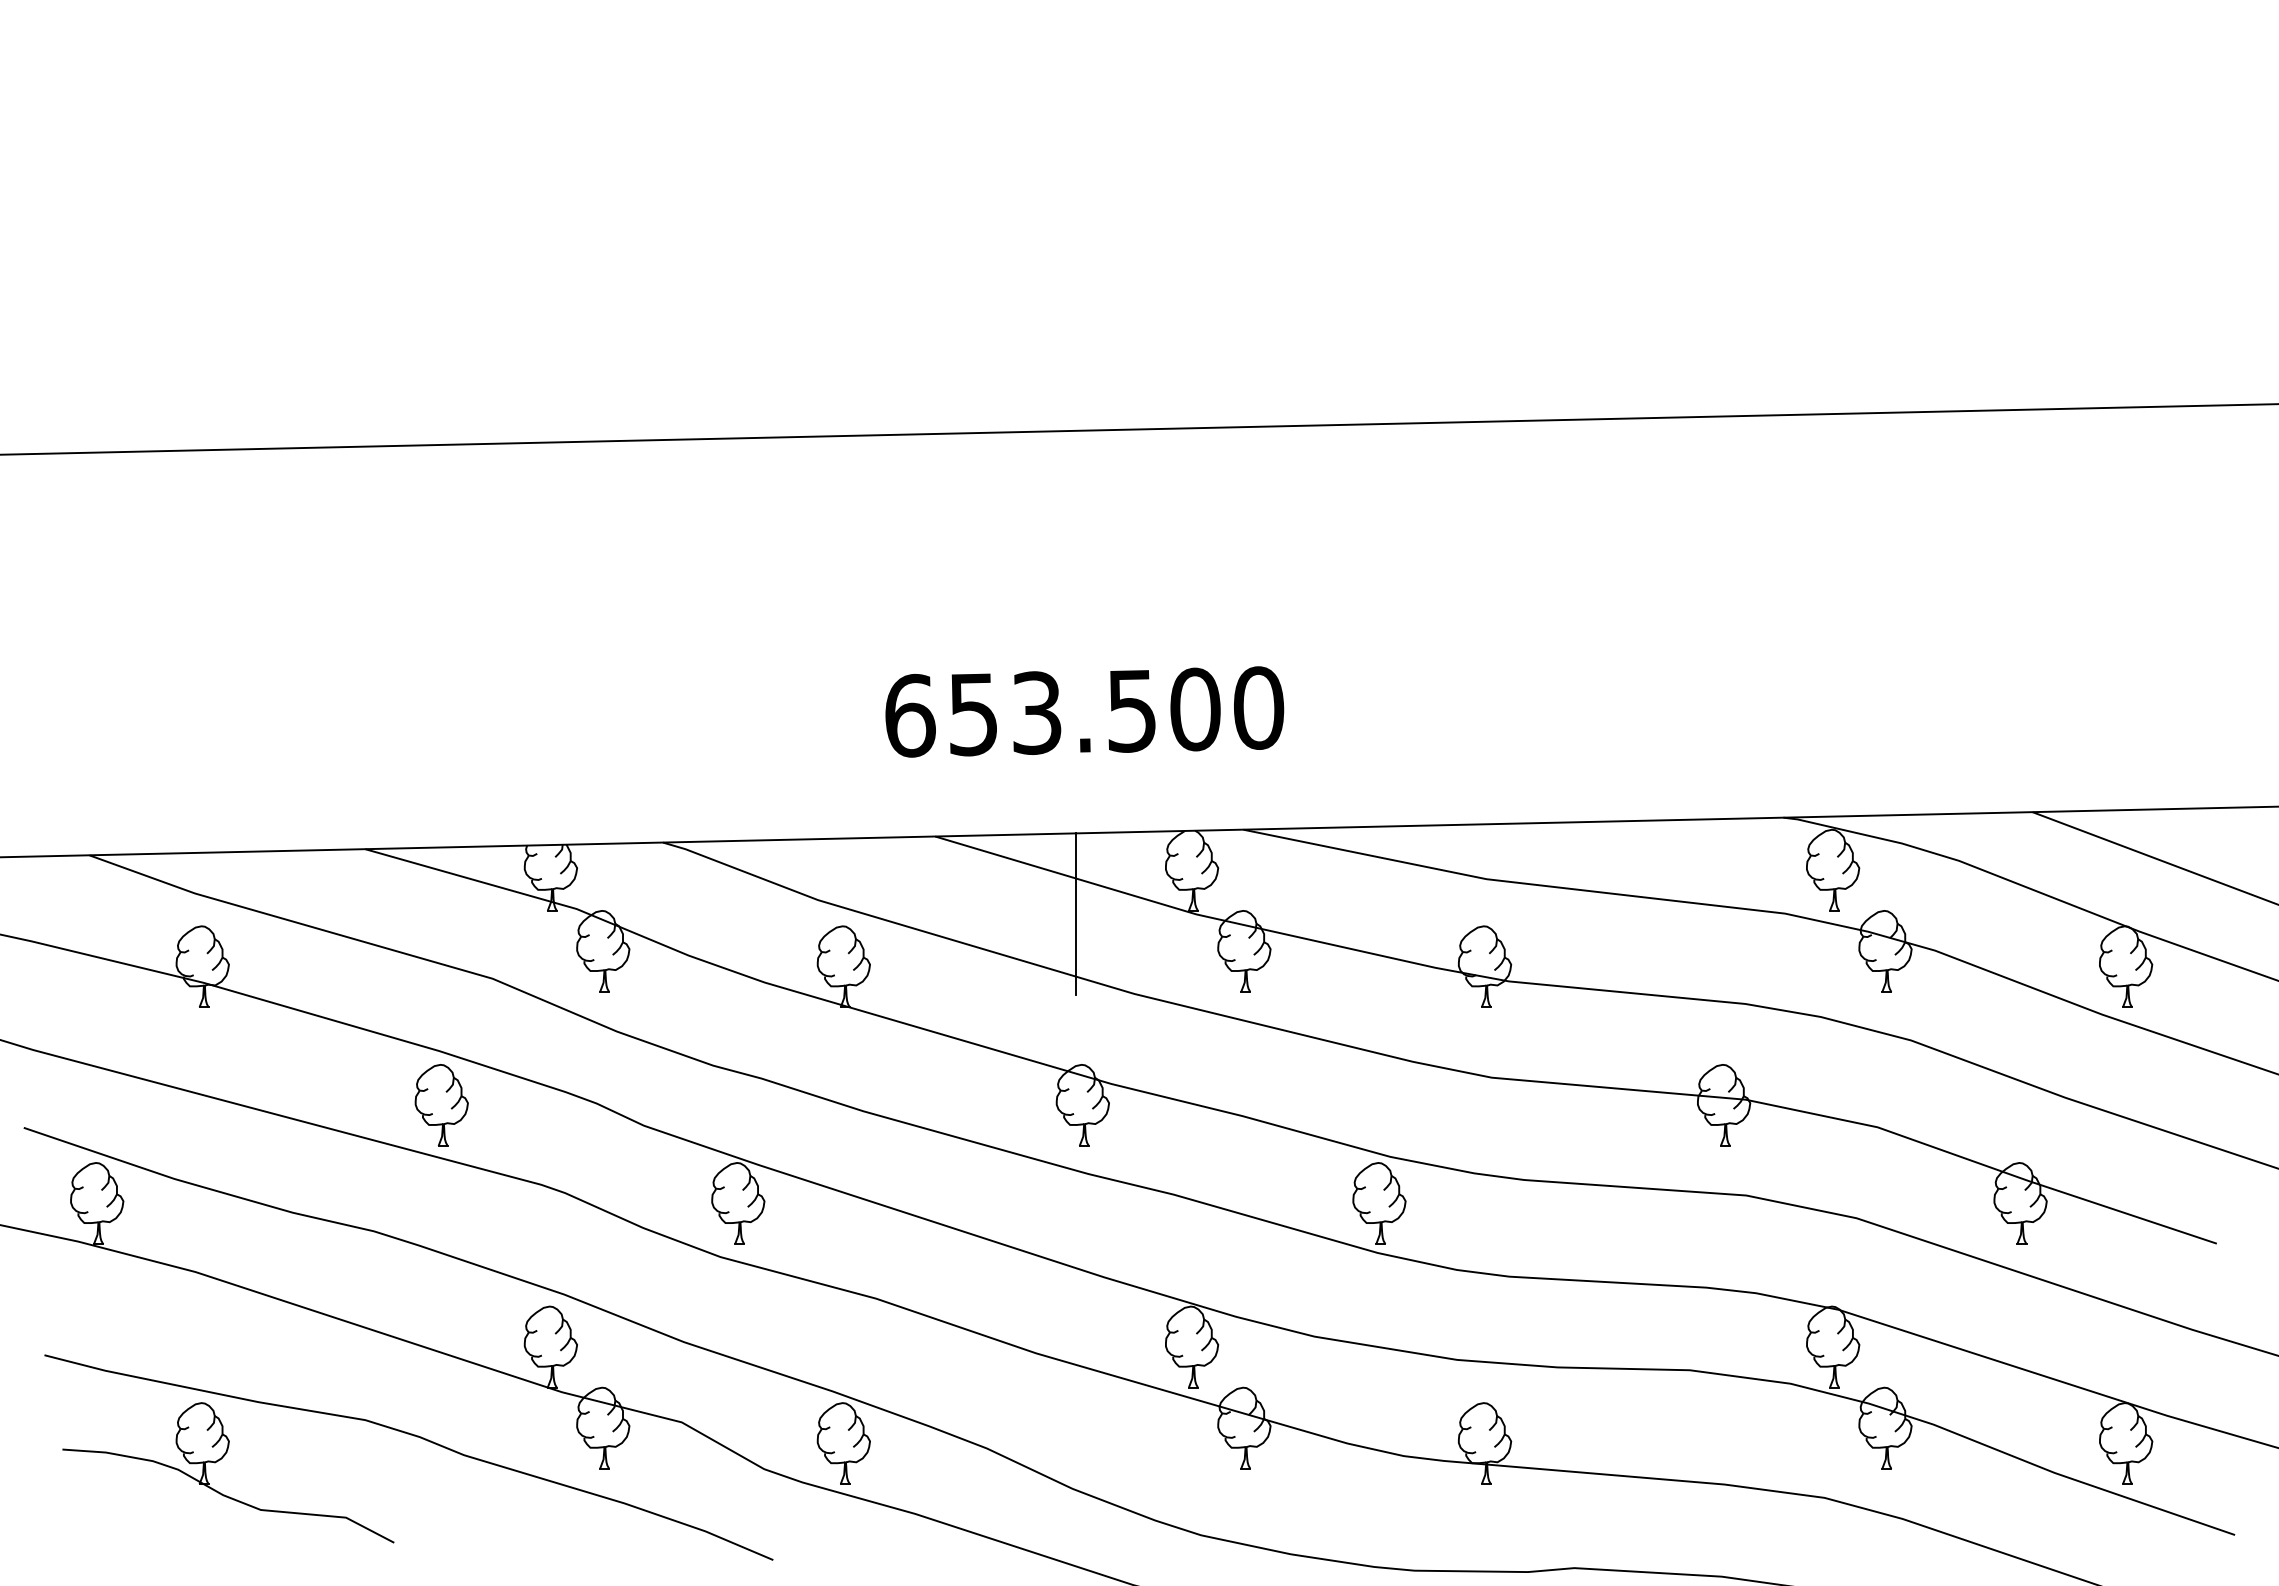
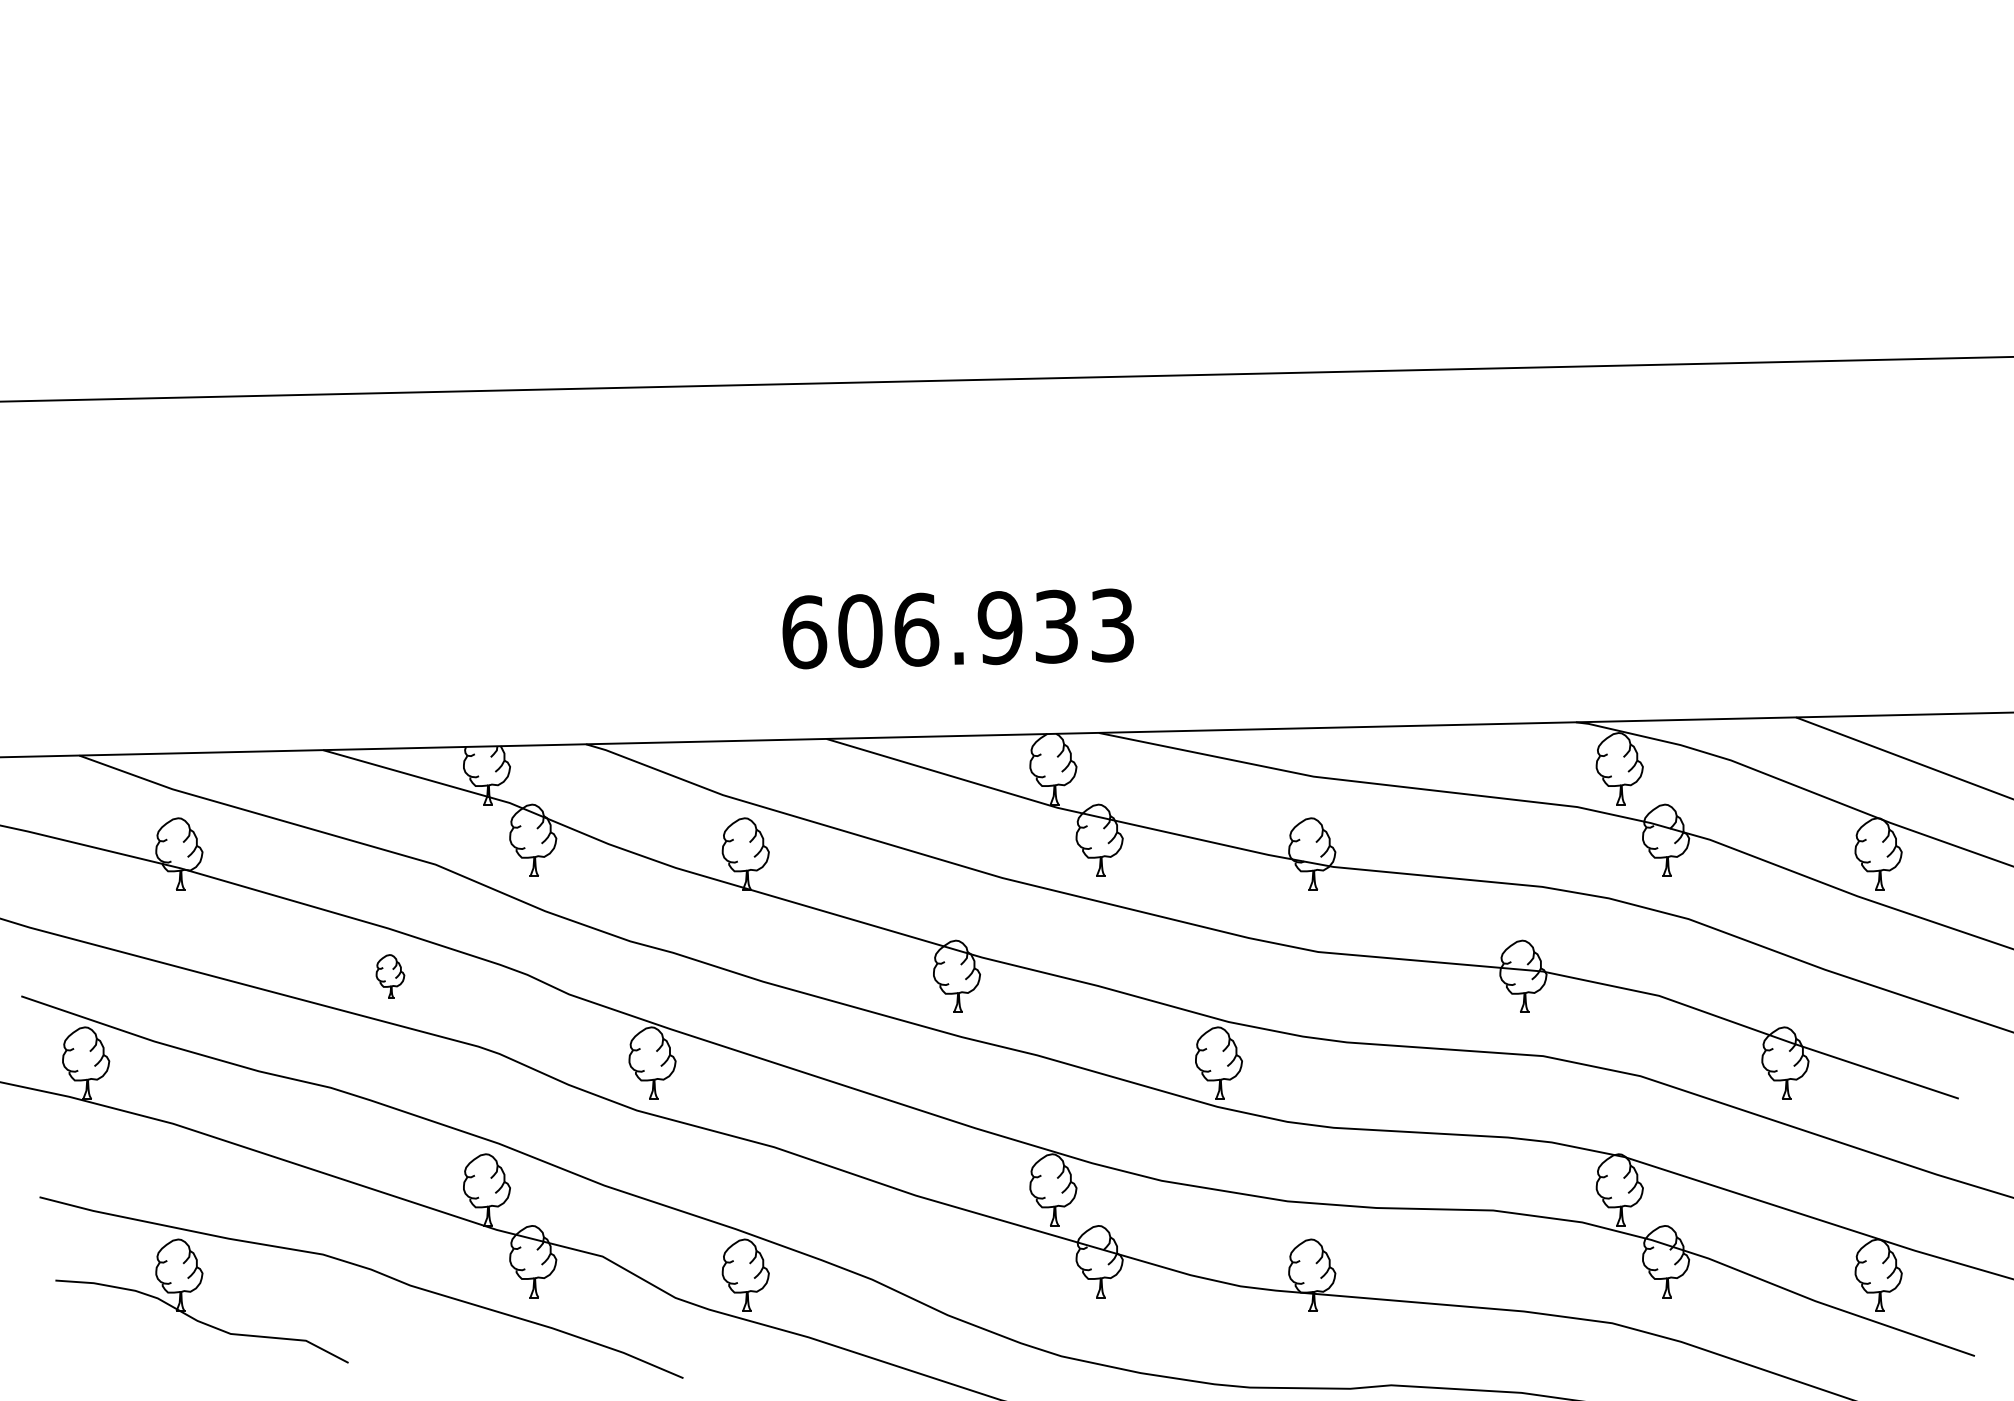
text: (1116, 711) -> (986, 628), 653.500 -> 606.933
line: (1076, 914) -> (951, 807), removed
part: (441, 1105) -> (390, 976), size x0.6

